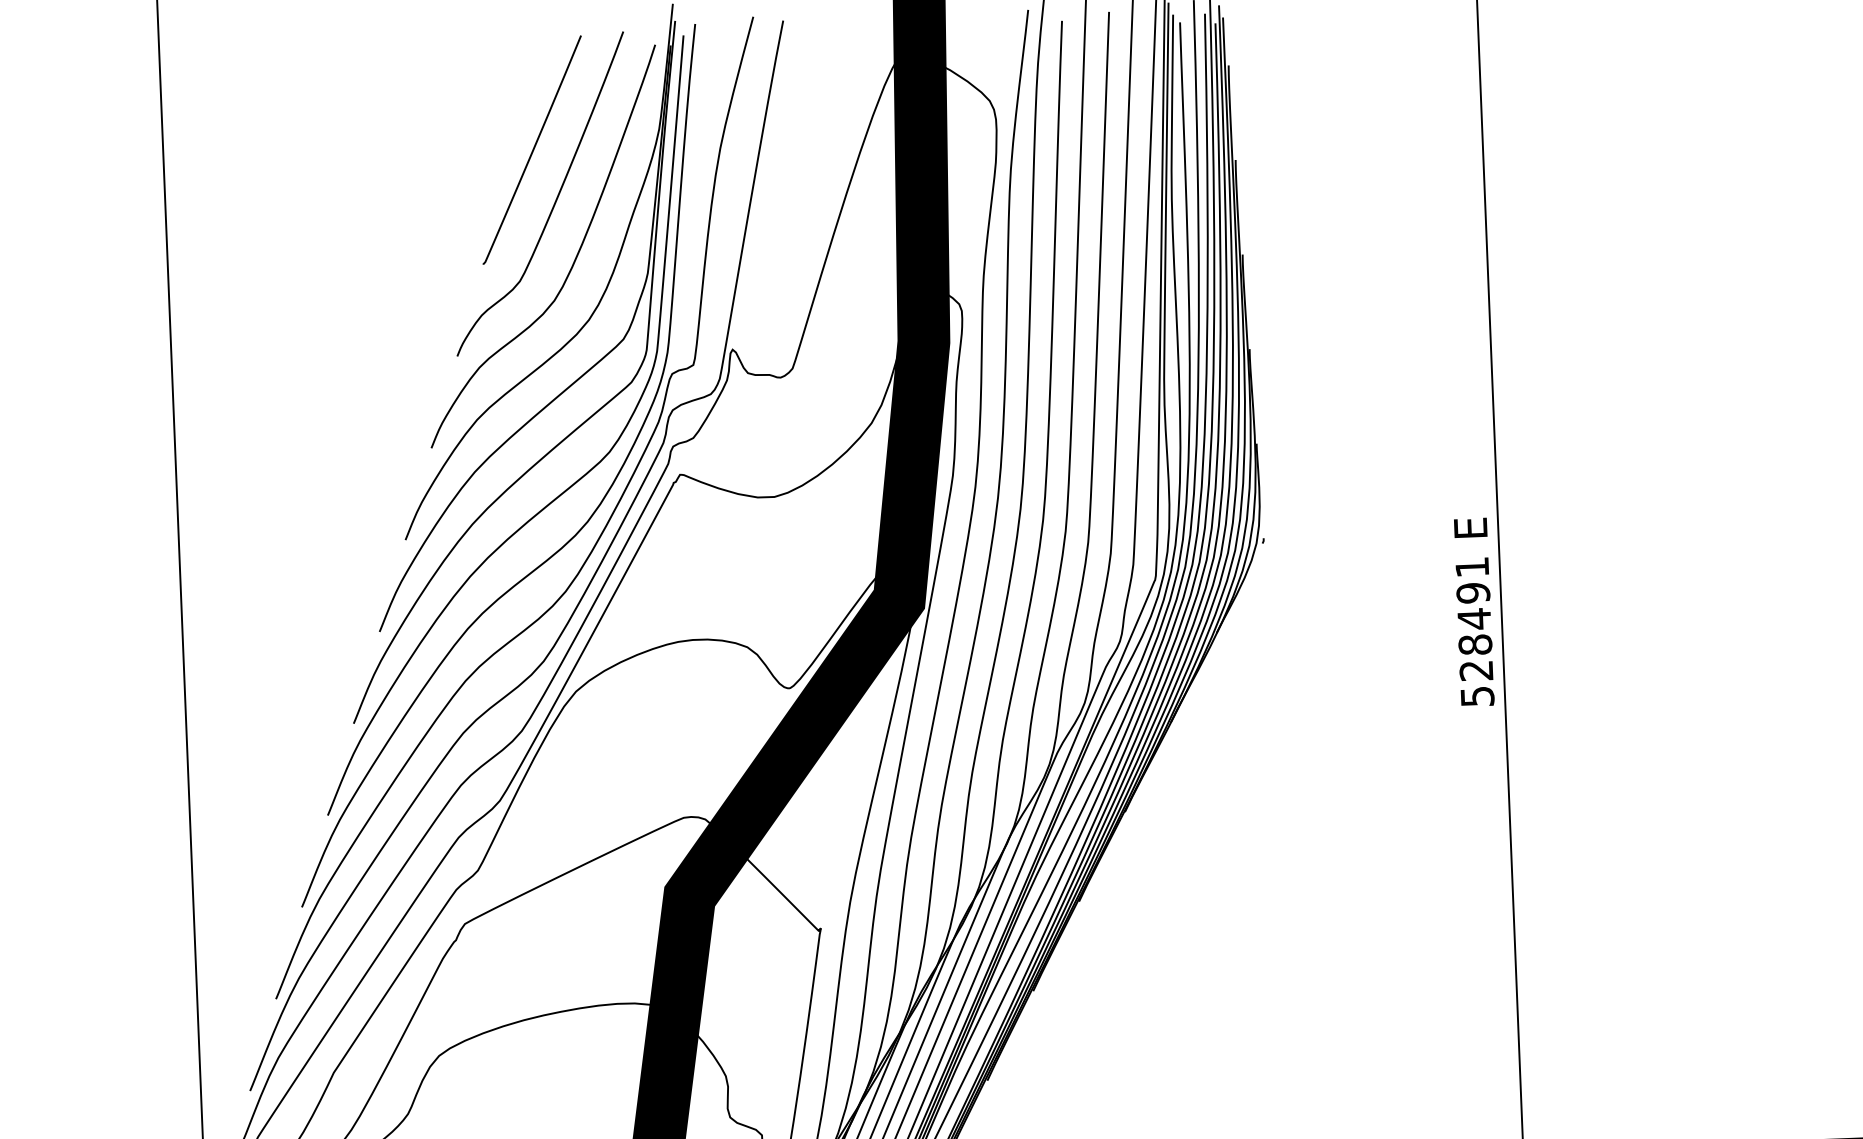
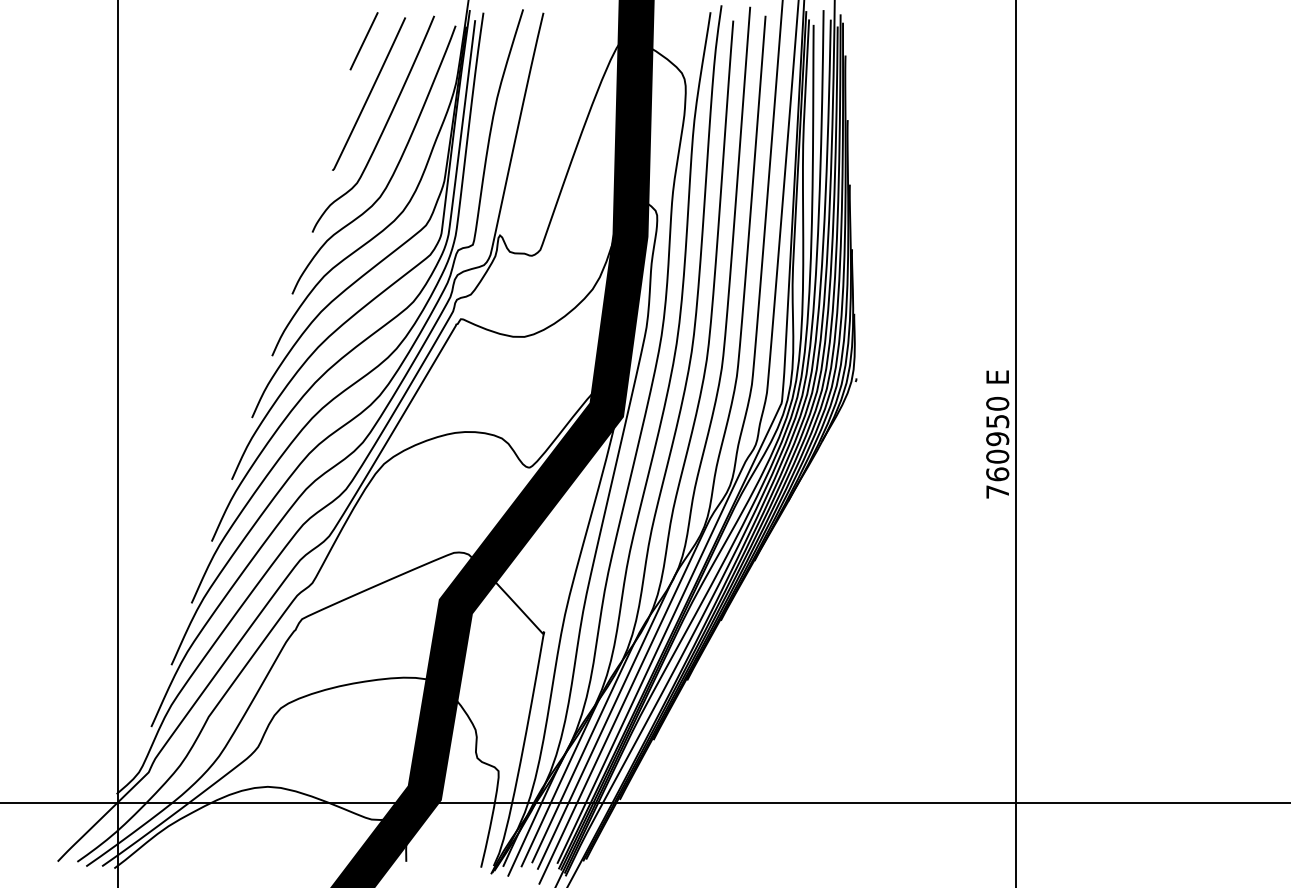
line: (520, 73) -> (363, 41), added
text: (1474, 631) -> (997, 447), 528491 -> 760950

